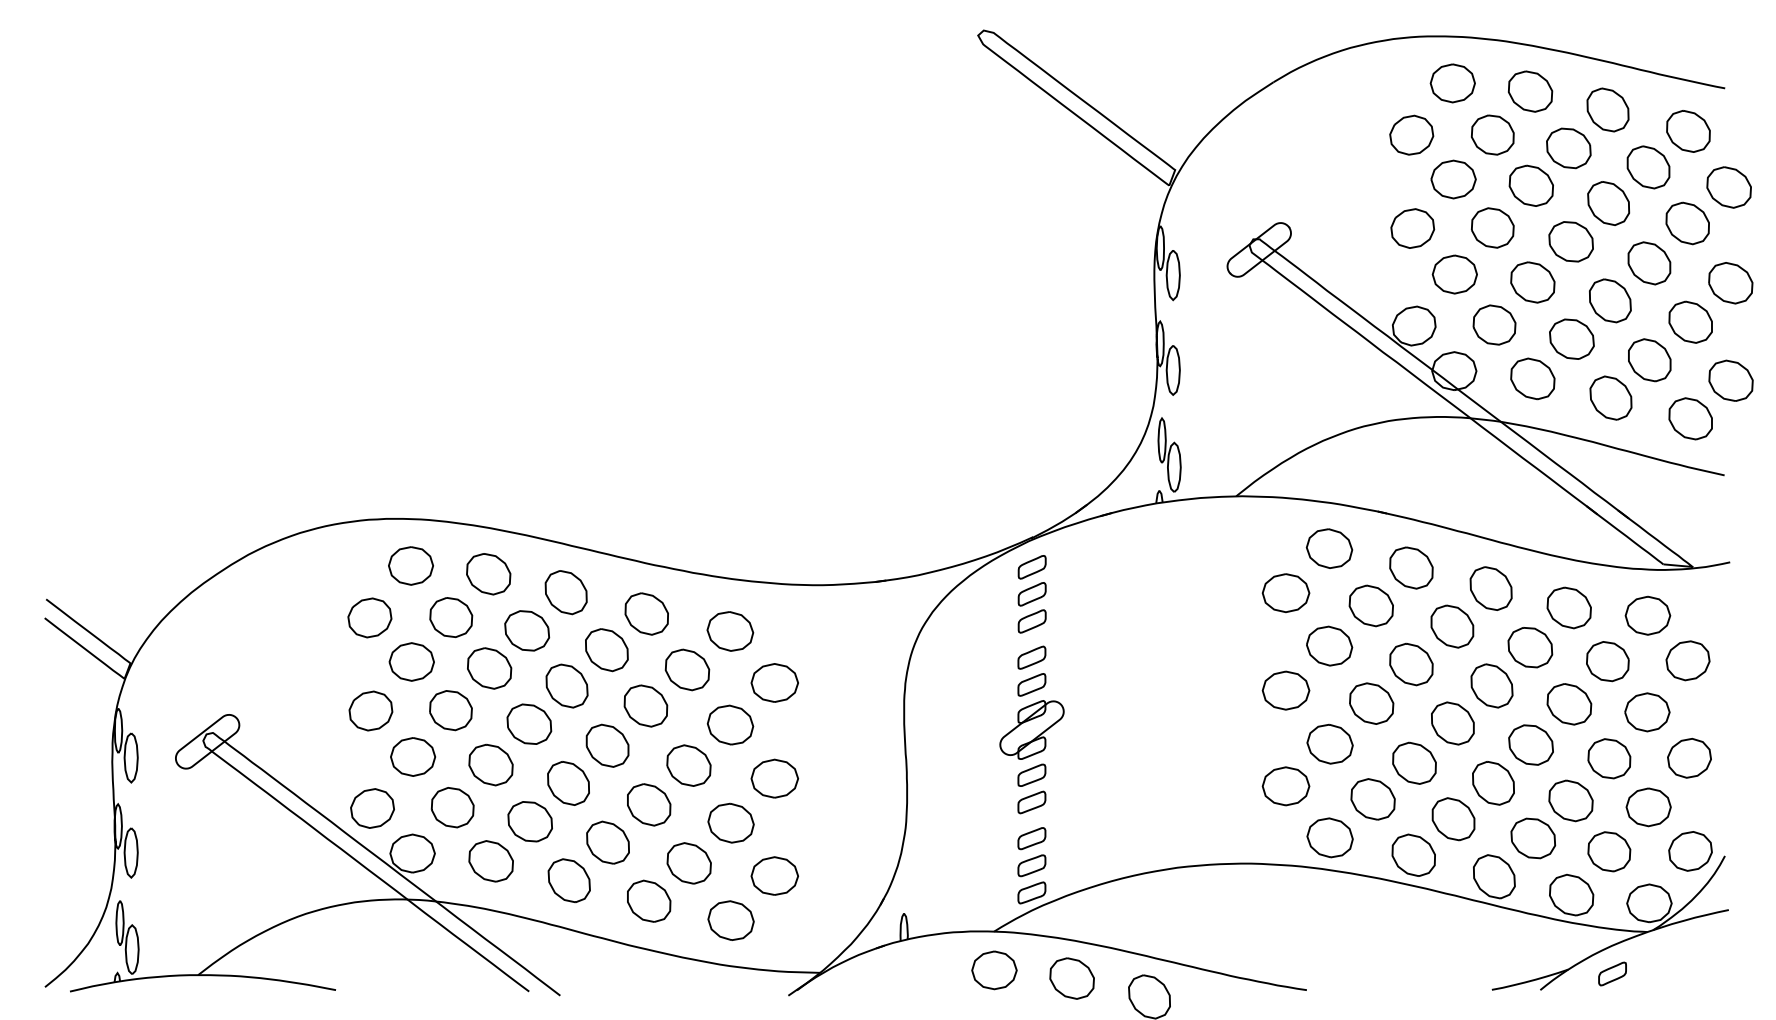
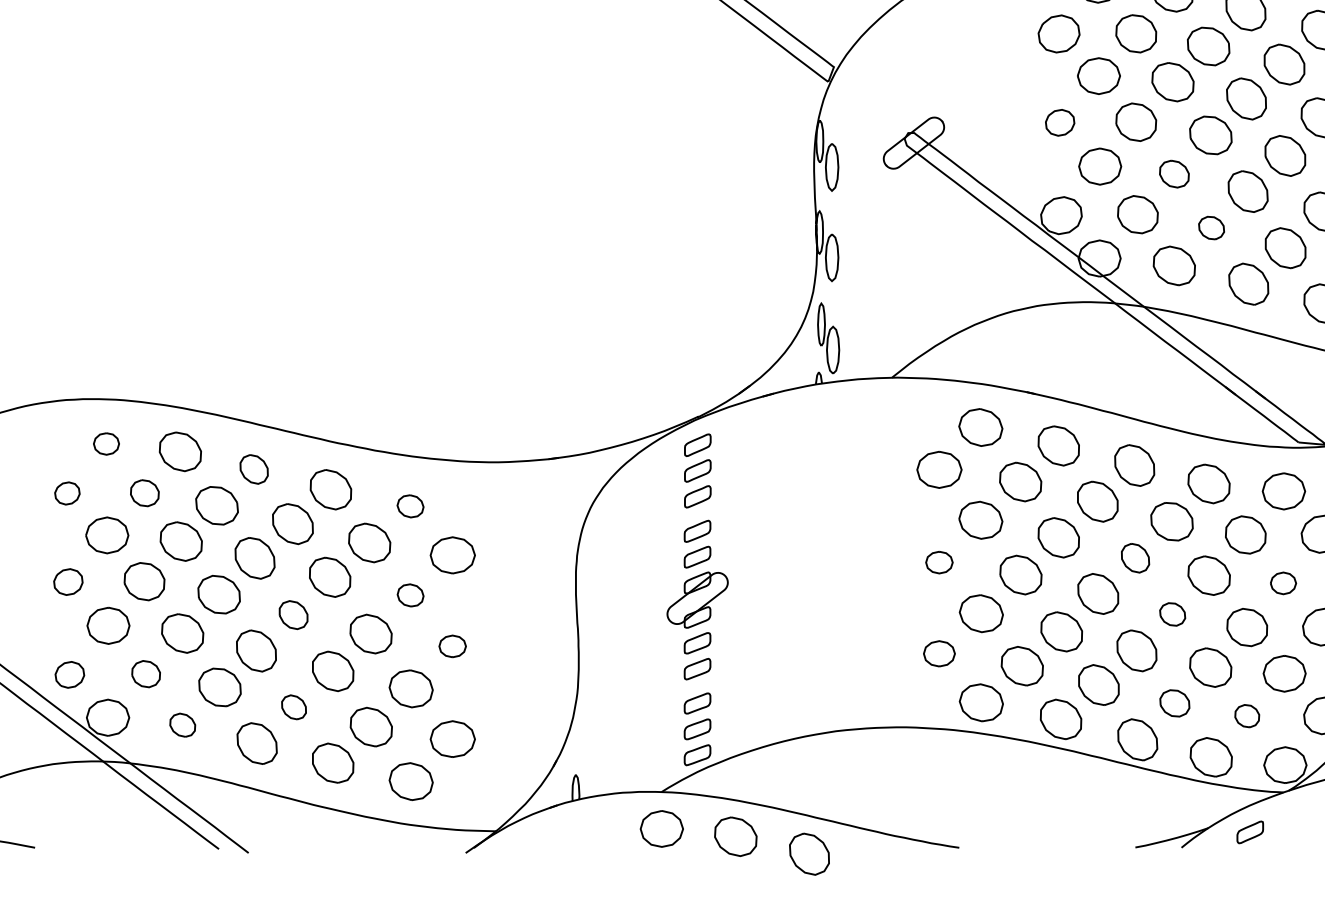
part: (1412, 228) -> (1059, 122), size x0.7
part: (1532, 282) -> (1174, 174), size x0.7
part: (1571, 338) -> (1211, 227), size x0.6
part: (410, 565) -> (106, 443), size x0.6
part: (565, 592) -> (253, 469), size x0.7
part: (369, 617) -> (66, 493), size x0.6
part: (451, 617) -> (145, 493), size x0.7
part: (730, 631) -> (410, 506), size x0.6
part: (1491, 685) -> (1135, 557), size x0.7
part: (1285, 690) -> (938, 562), size x0.6
part: (370, 710) -> (67, 581), size x0.7
part: (1647, 712) -> (1283, 583), size x0.6
part: (730, 724) -> (410, 594), size x0.6
part: (1530, 744) -> (1172, 613), size x0.6
part: (607, 745) -> (293, 614), size x0.7
part: (774, 778) -> (452, 646), size x0.6
part: (1285, 786) -> (938, 653), size x0.7
part: (452, 807) -> (145, 673), size x0.7
part: (372, 808) -> (69, 674), size x0.7
part: (1533, 838) -> (1175, 703), size x0.7
part: (607, 842) -> (293, 707), size x0.6
part: (1609, 851) -> (1247, 715), size x0.6
part: (490, 861) -> (182, 725), size x0.6

